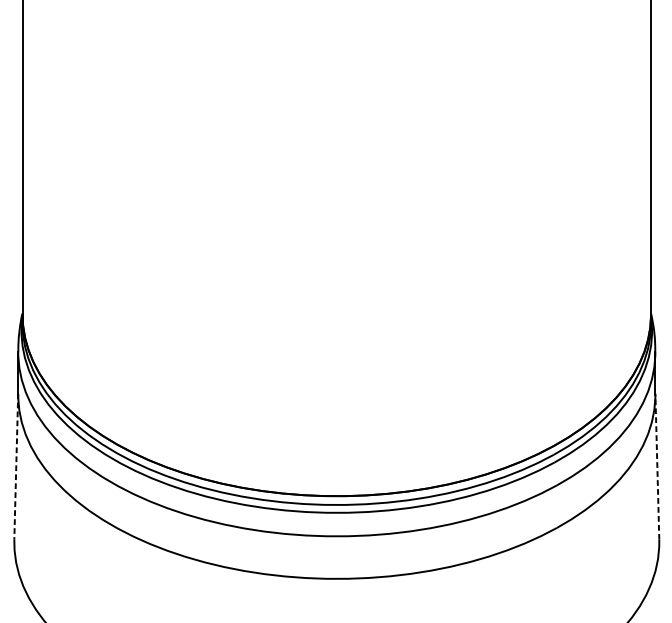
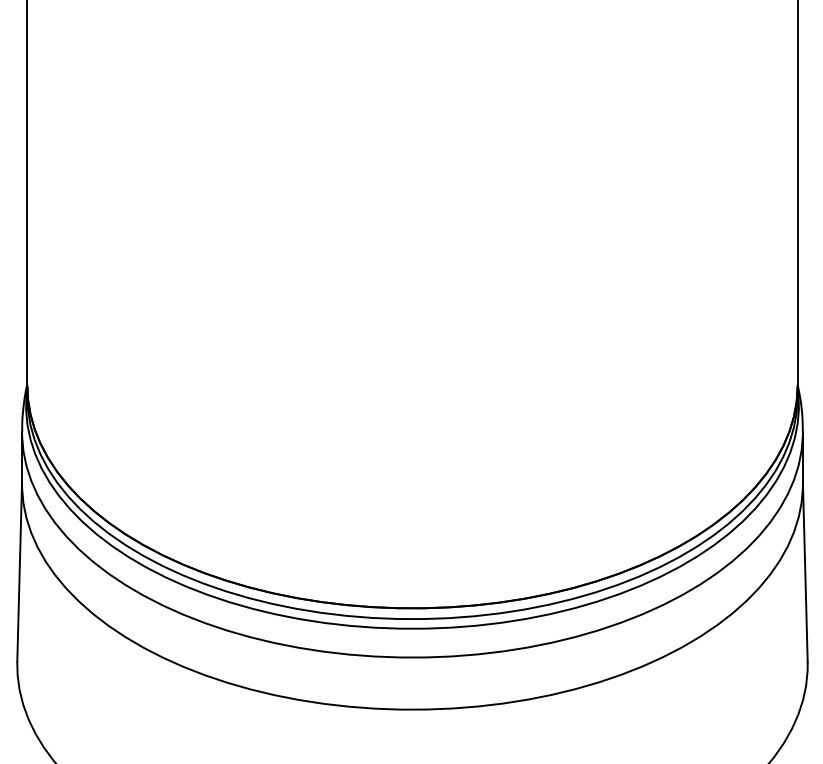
line: (16, 466) -> (19, 572), dashed -> solid
line: (657, 466) -> (805, 572), dashed -> solid

